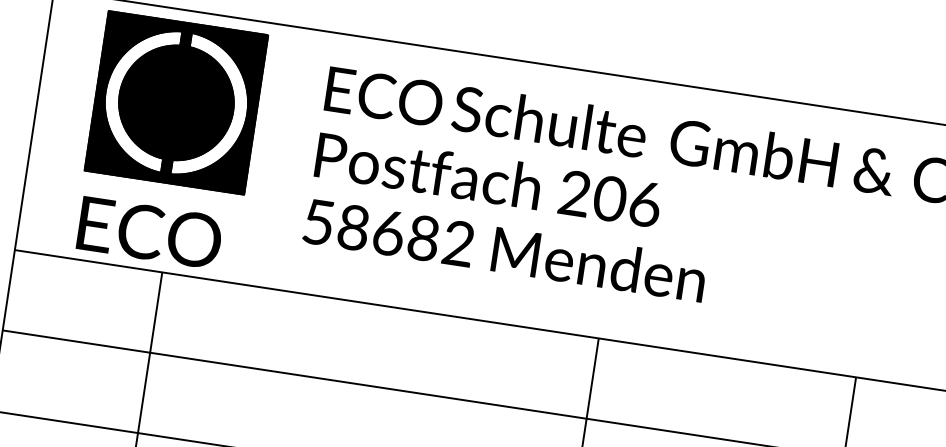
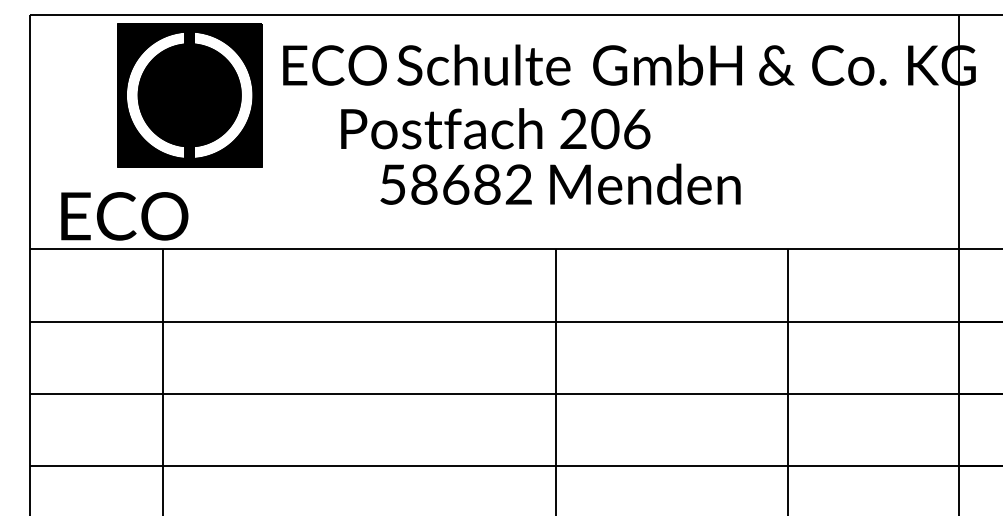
part: (176, 103) -> (189, 95), moved
text: (488, 179) -> (495, 128), moved
text: (149, 233) -> (124, 216), moved
text: (505, 249) -> (560, 183), moved

